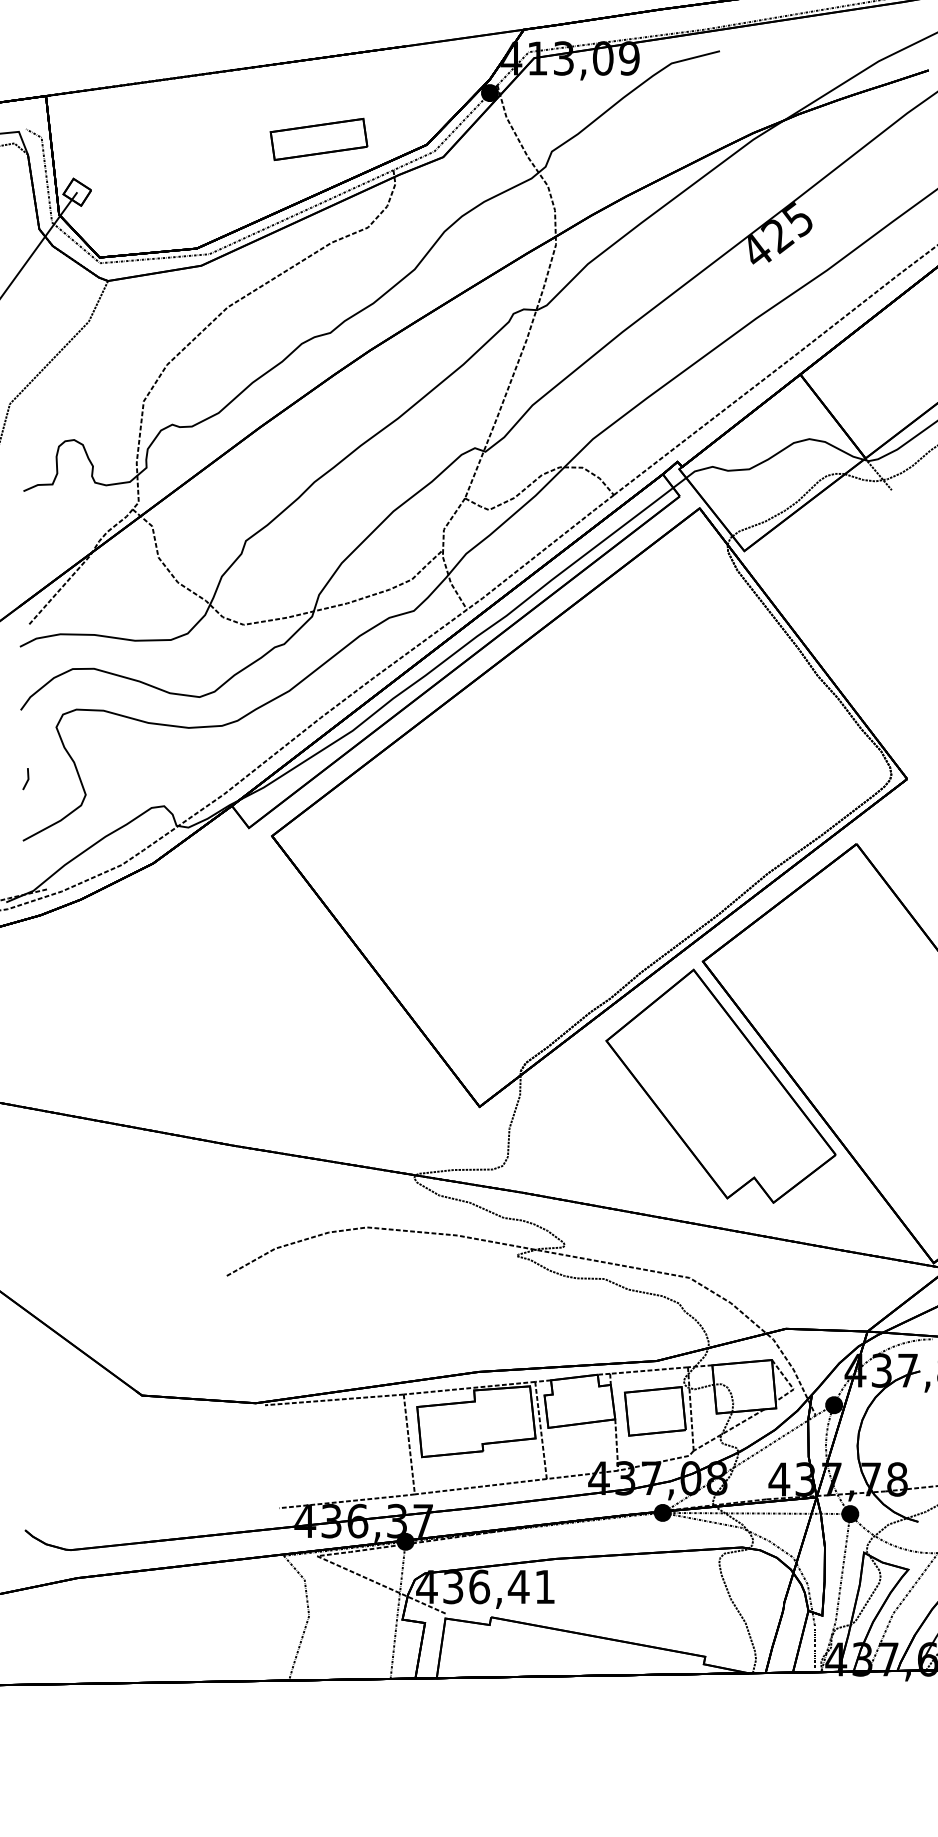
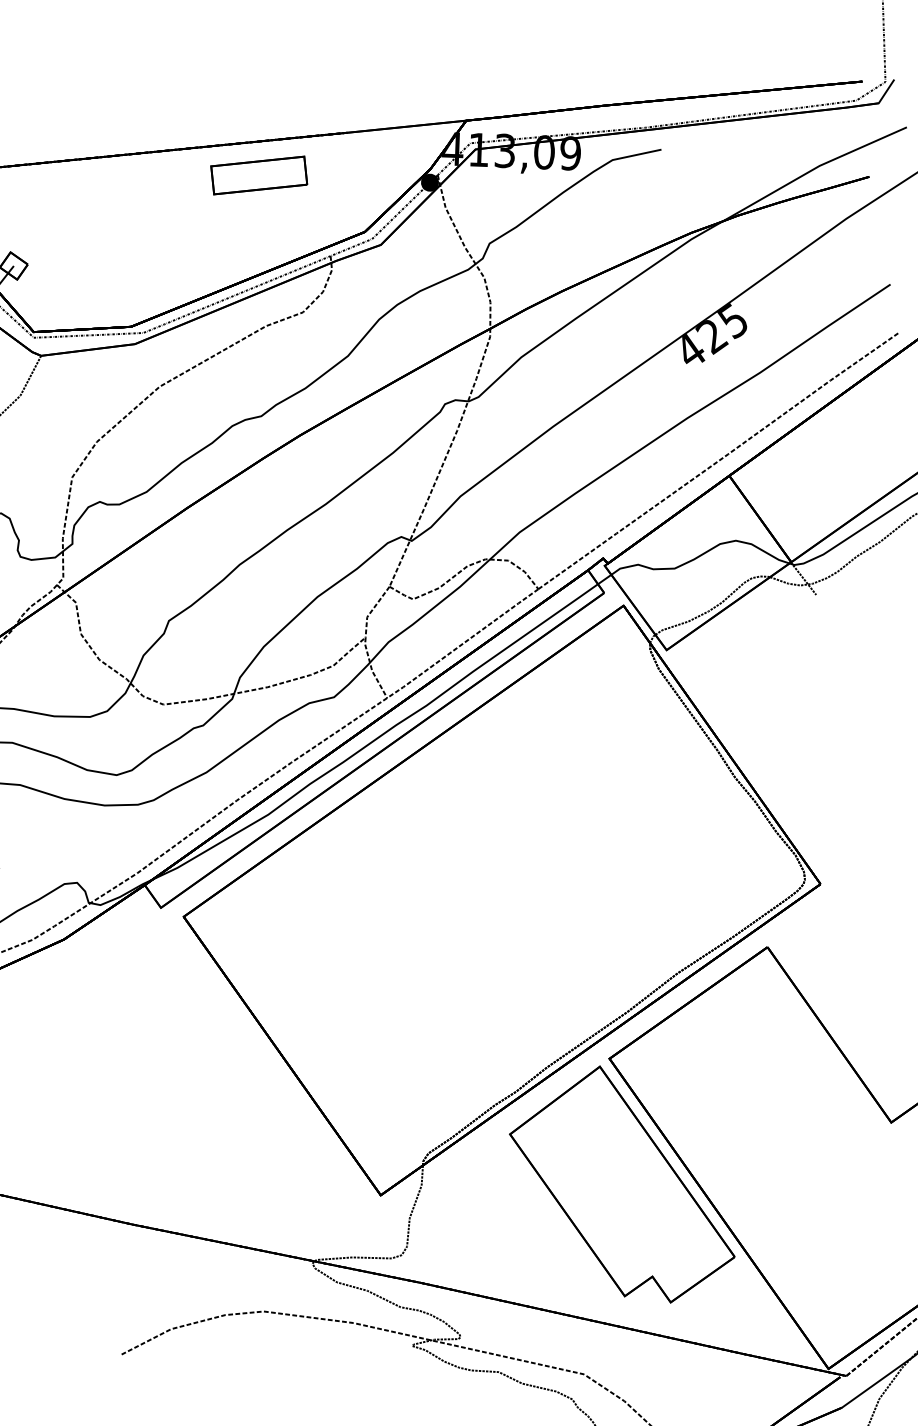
part: (318, 138) -> (258, 174), moved

